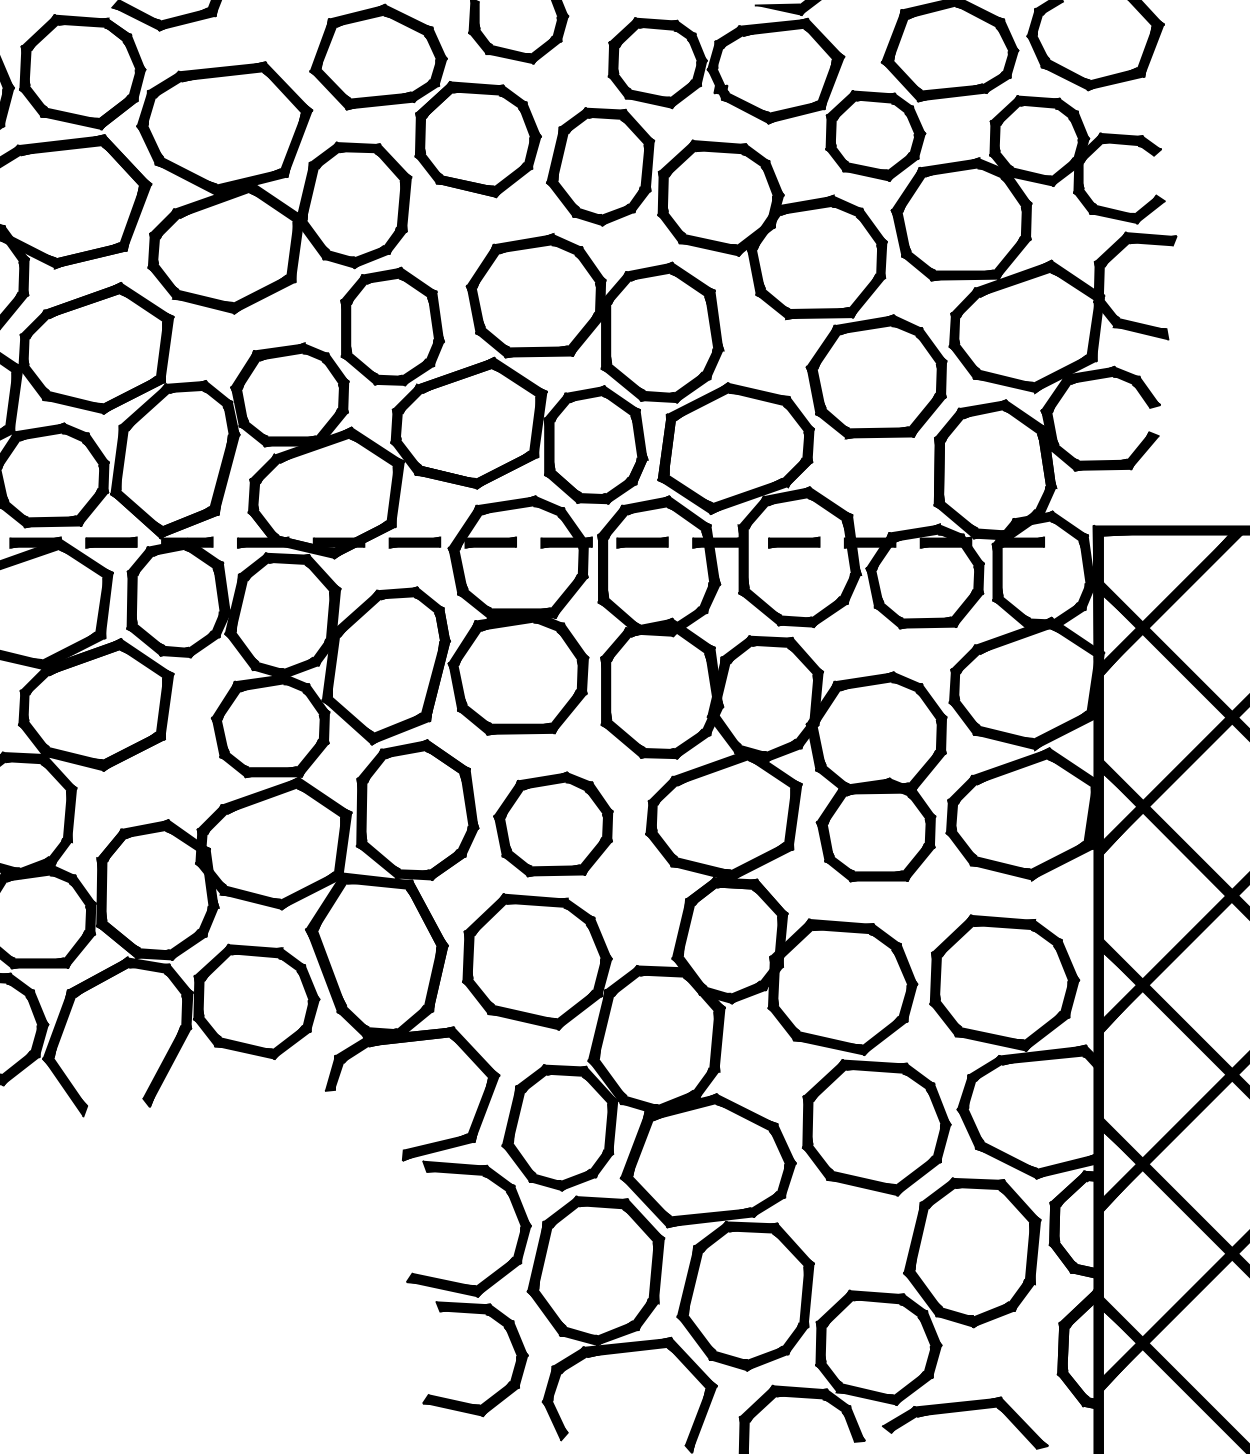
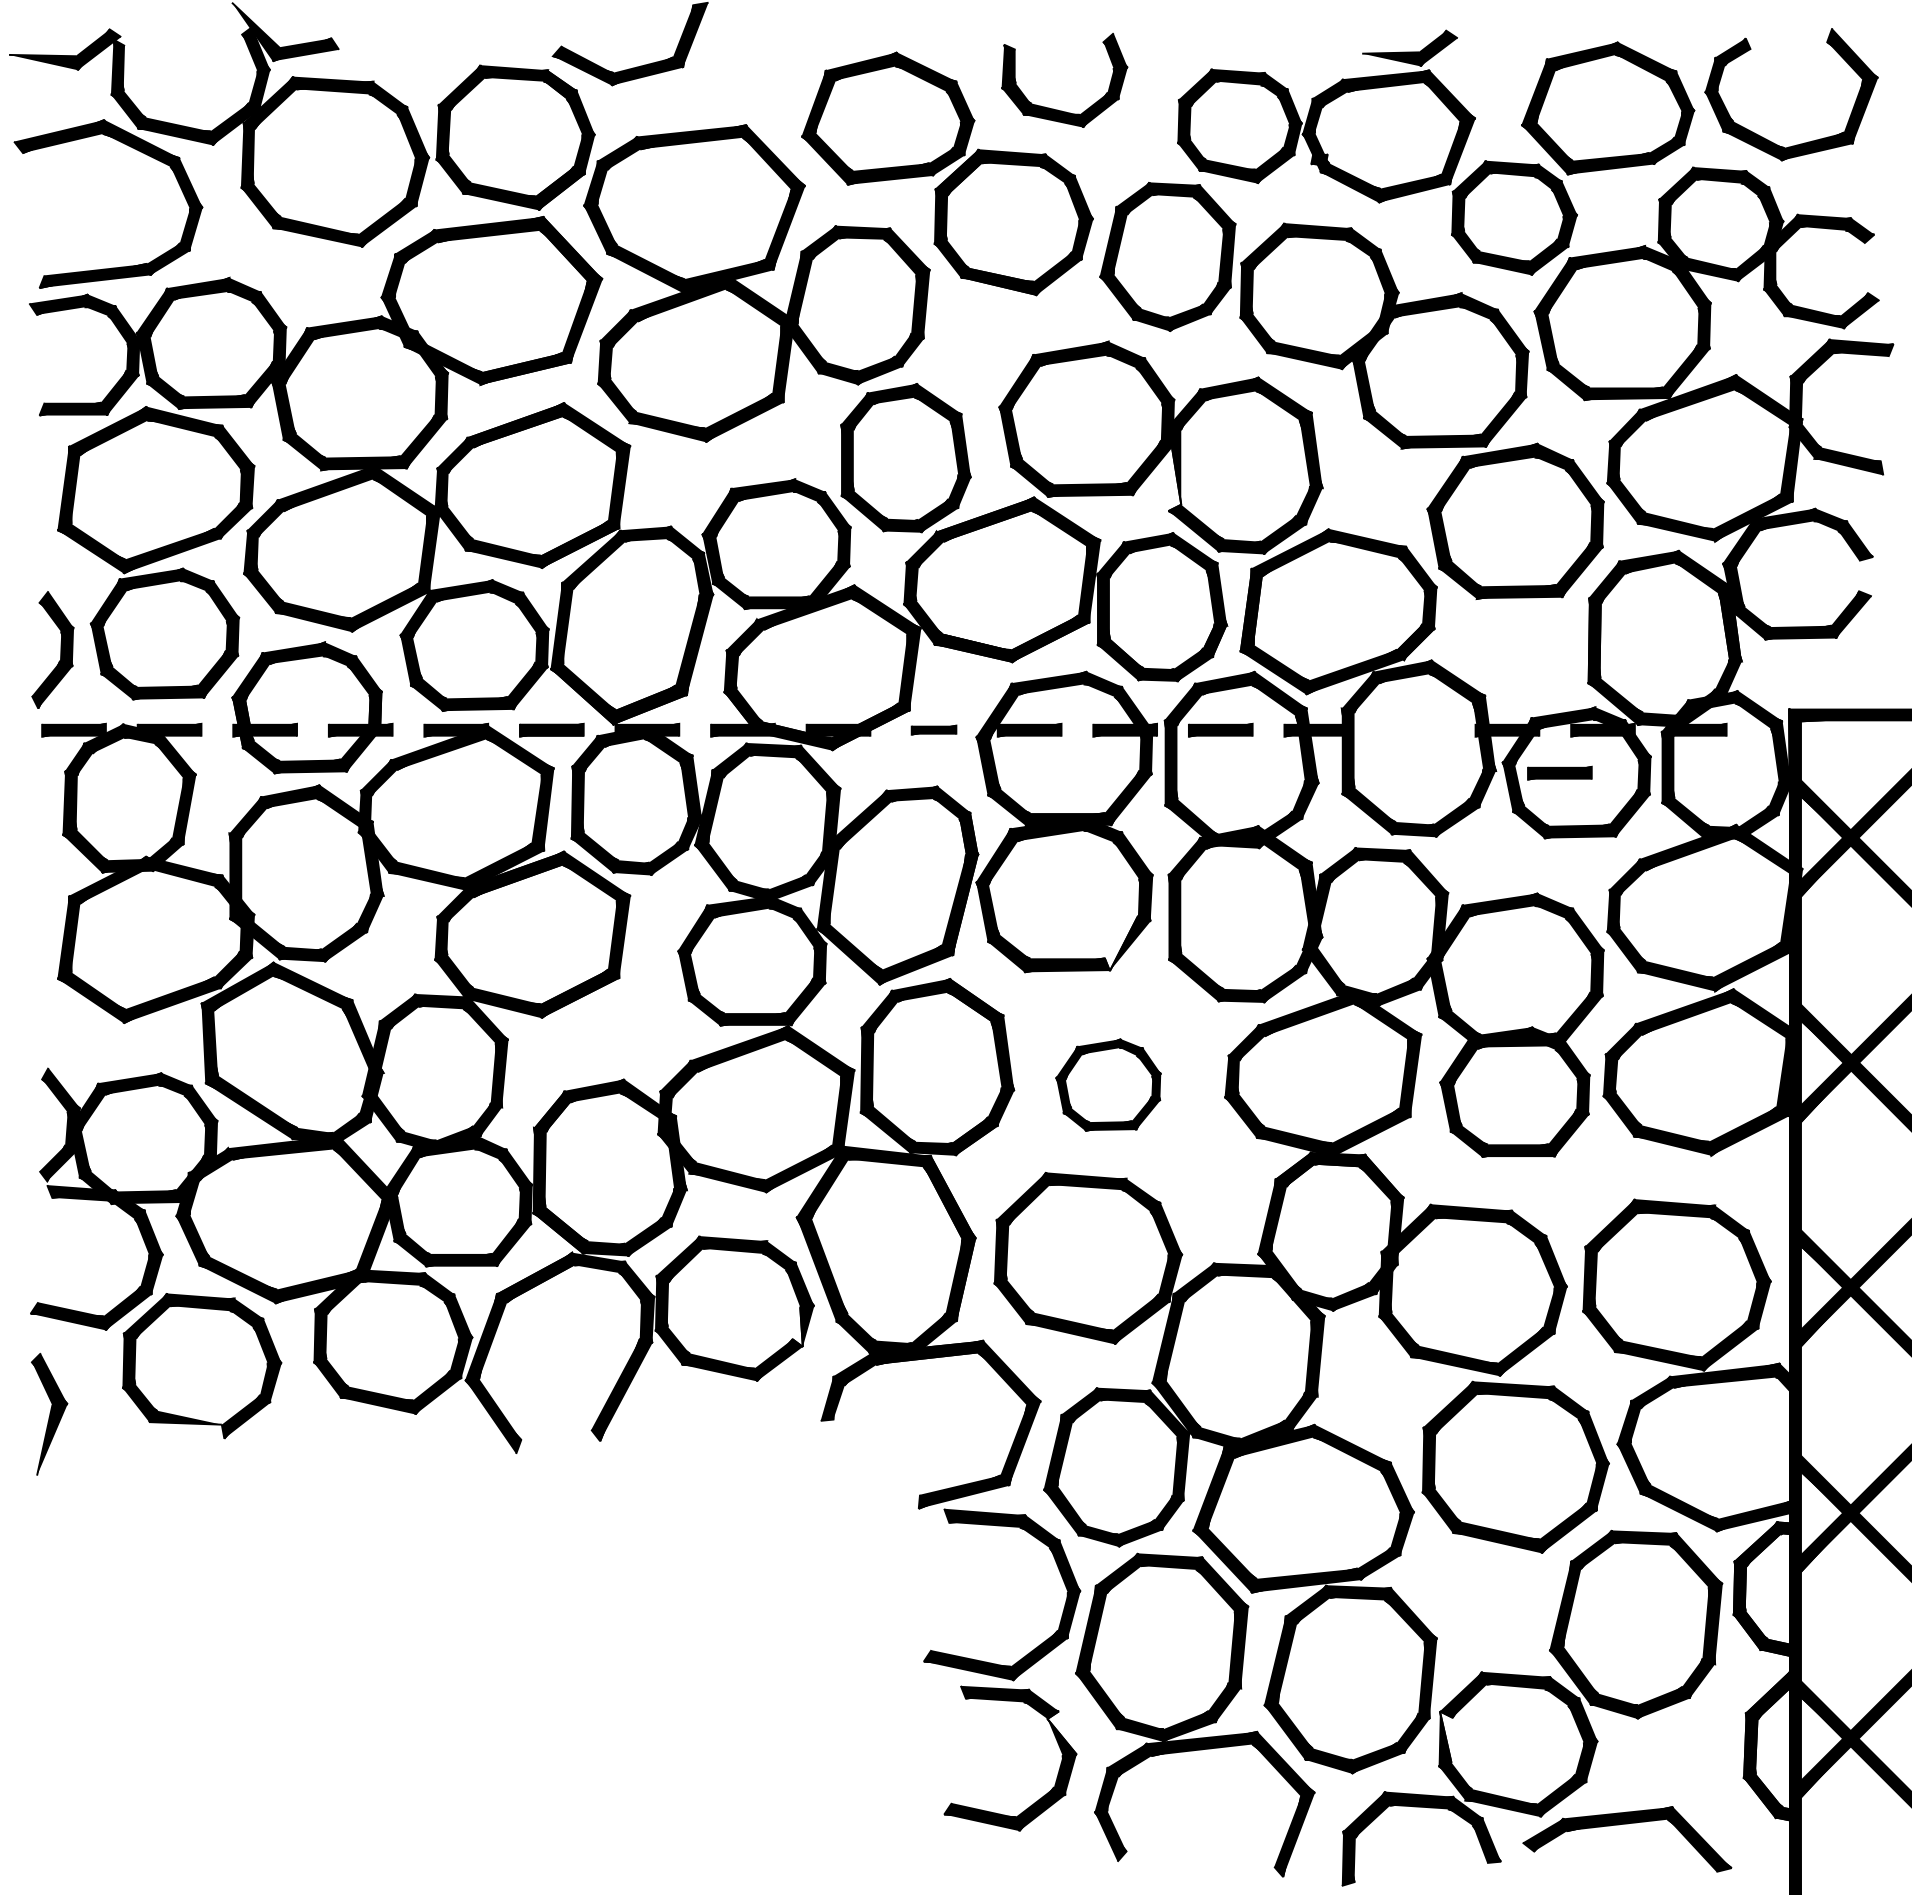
fill: (605, 334) -> (1174, 468), removed
part: (414, 542) -> (933, 729), size x0.7
part: (793, 542) -> (1559, 772), moved
fill: (562, 711) -> (1120, 943), removed
part: (553, 823) -> (1108, 1084), size x0.7
fill: (306, 1016) -> (797, 1326), removed
fill: (516, 1338) -> (1061, 1732), removed
fill: (820, 1341) -> (1445, 1736), removed

